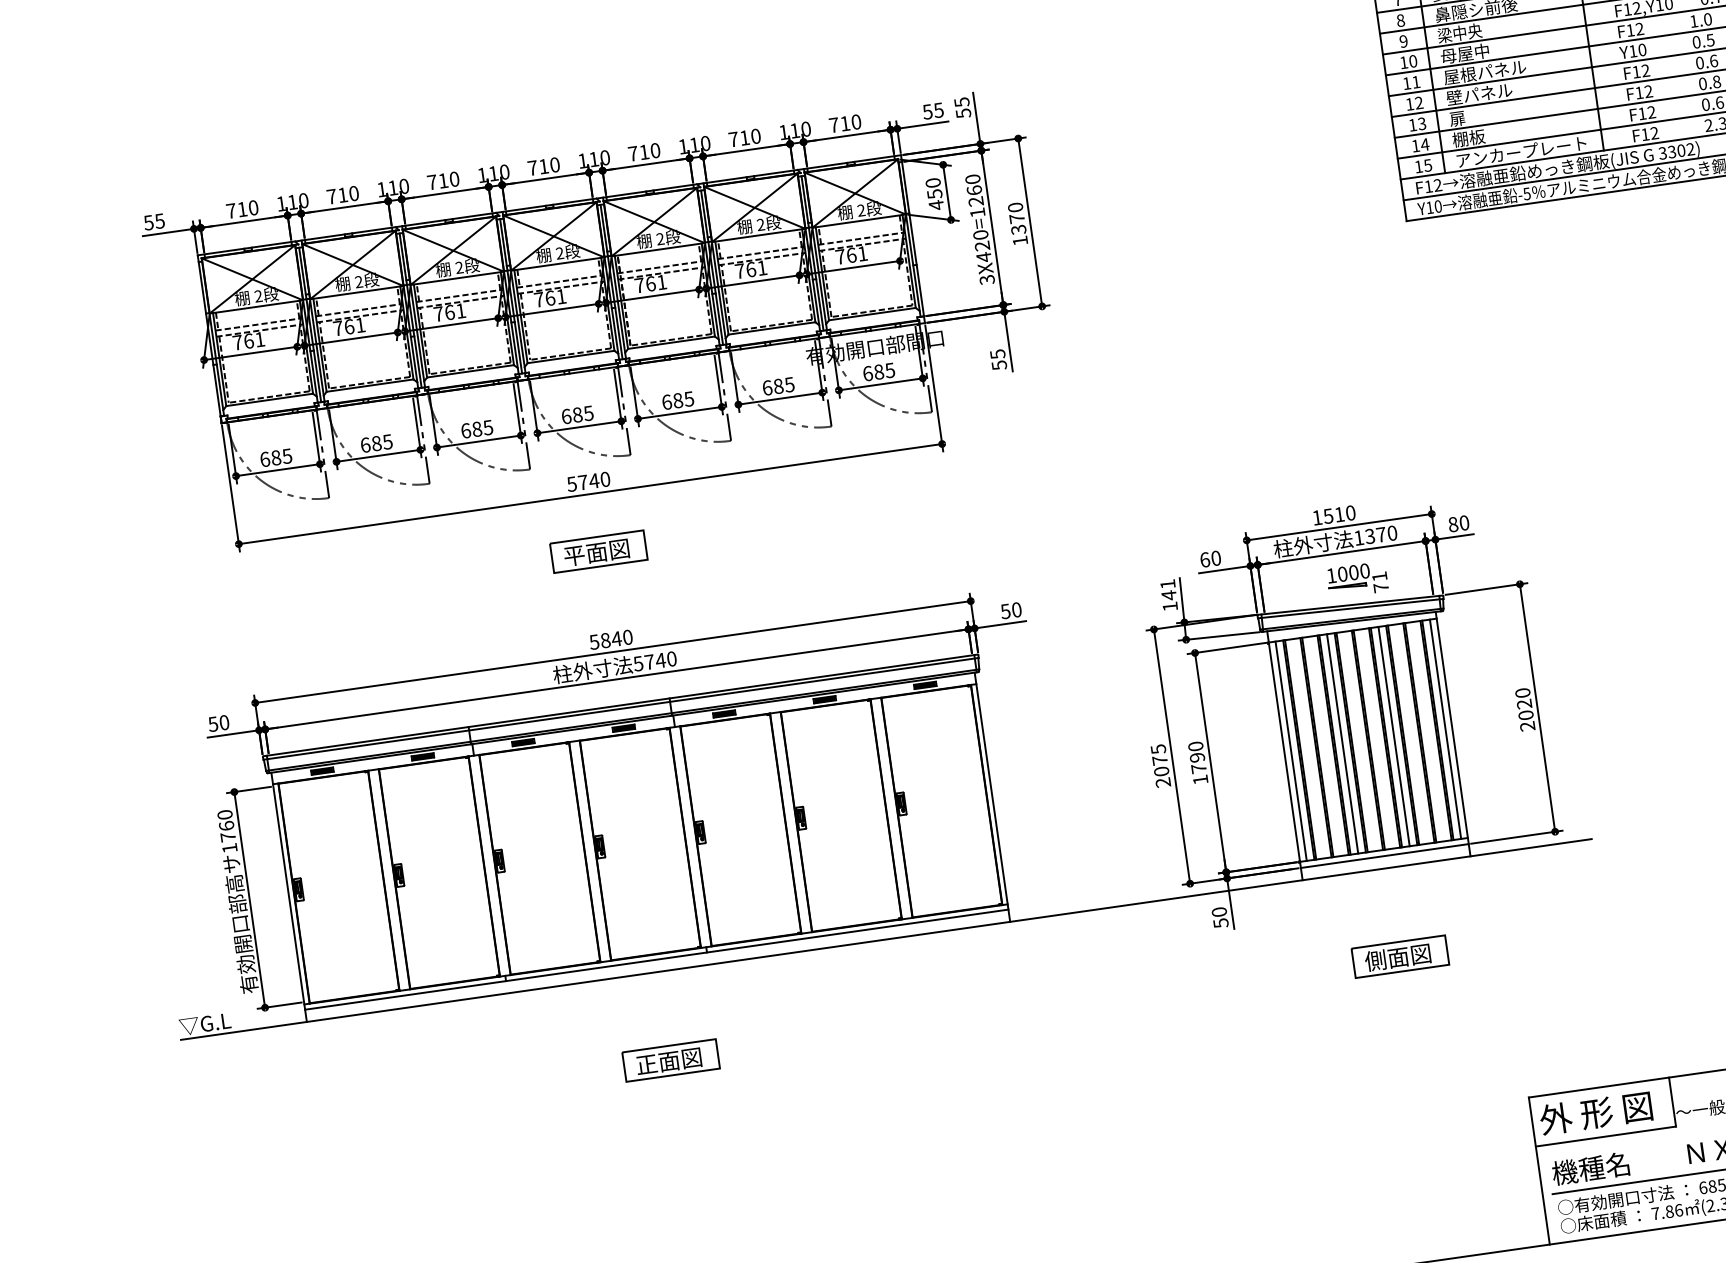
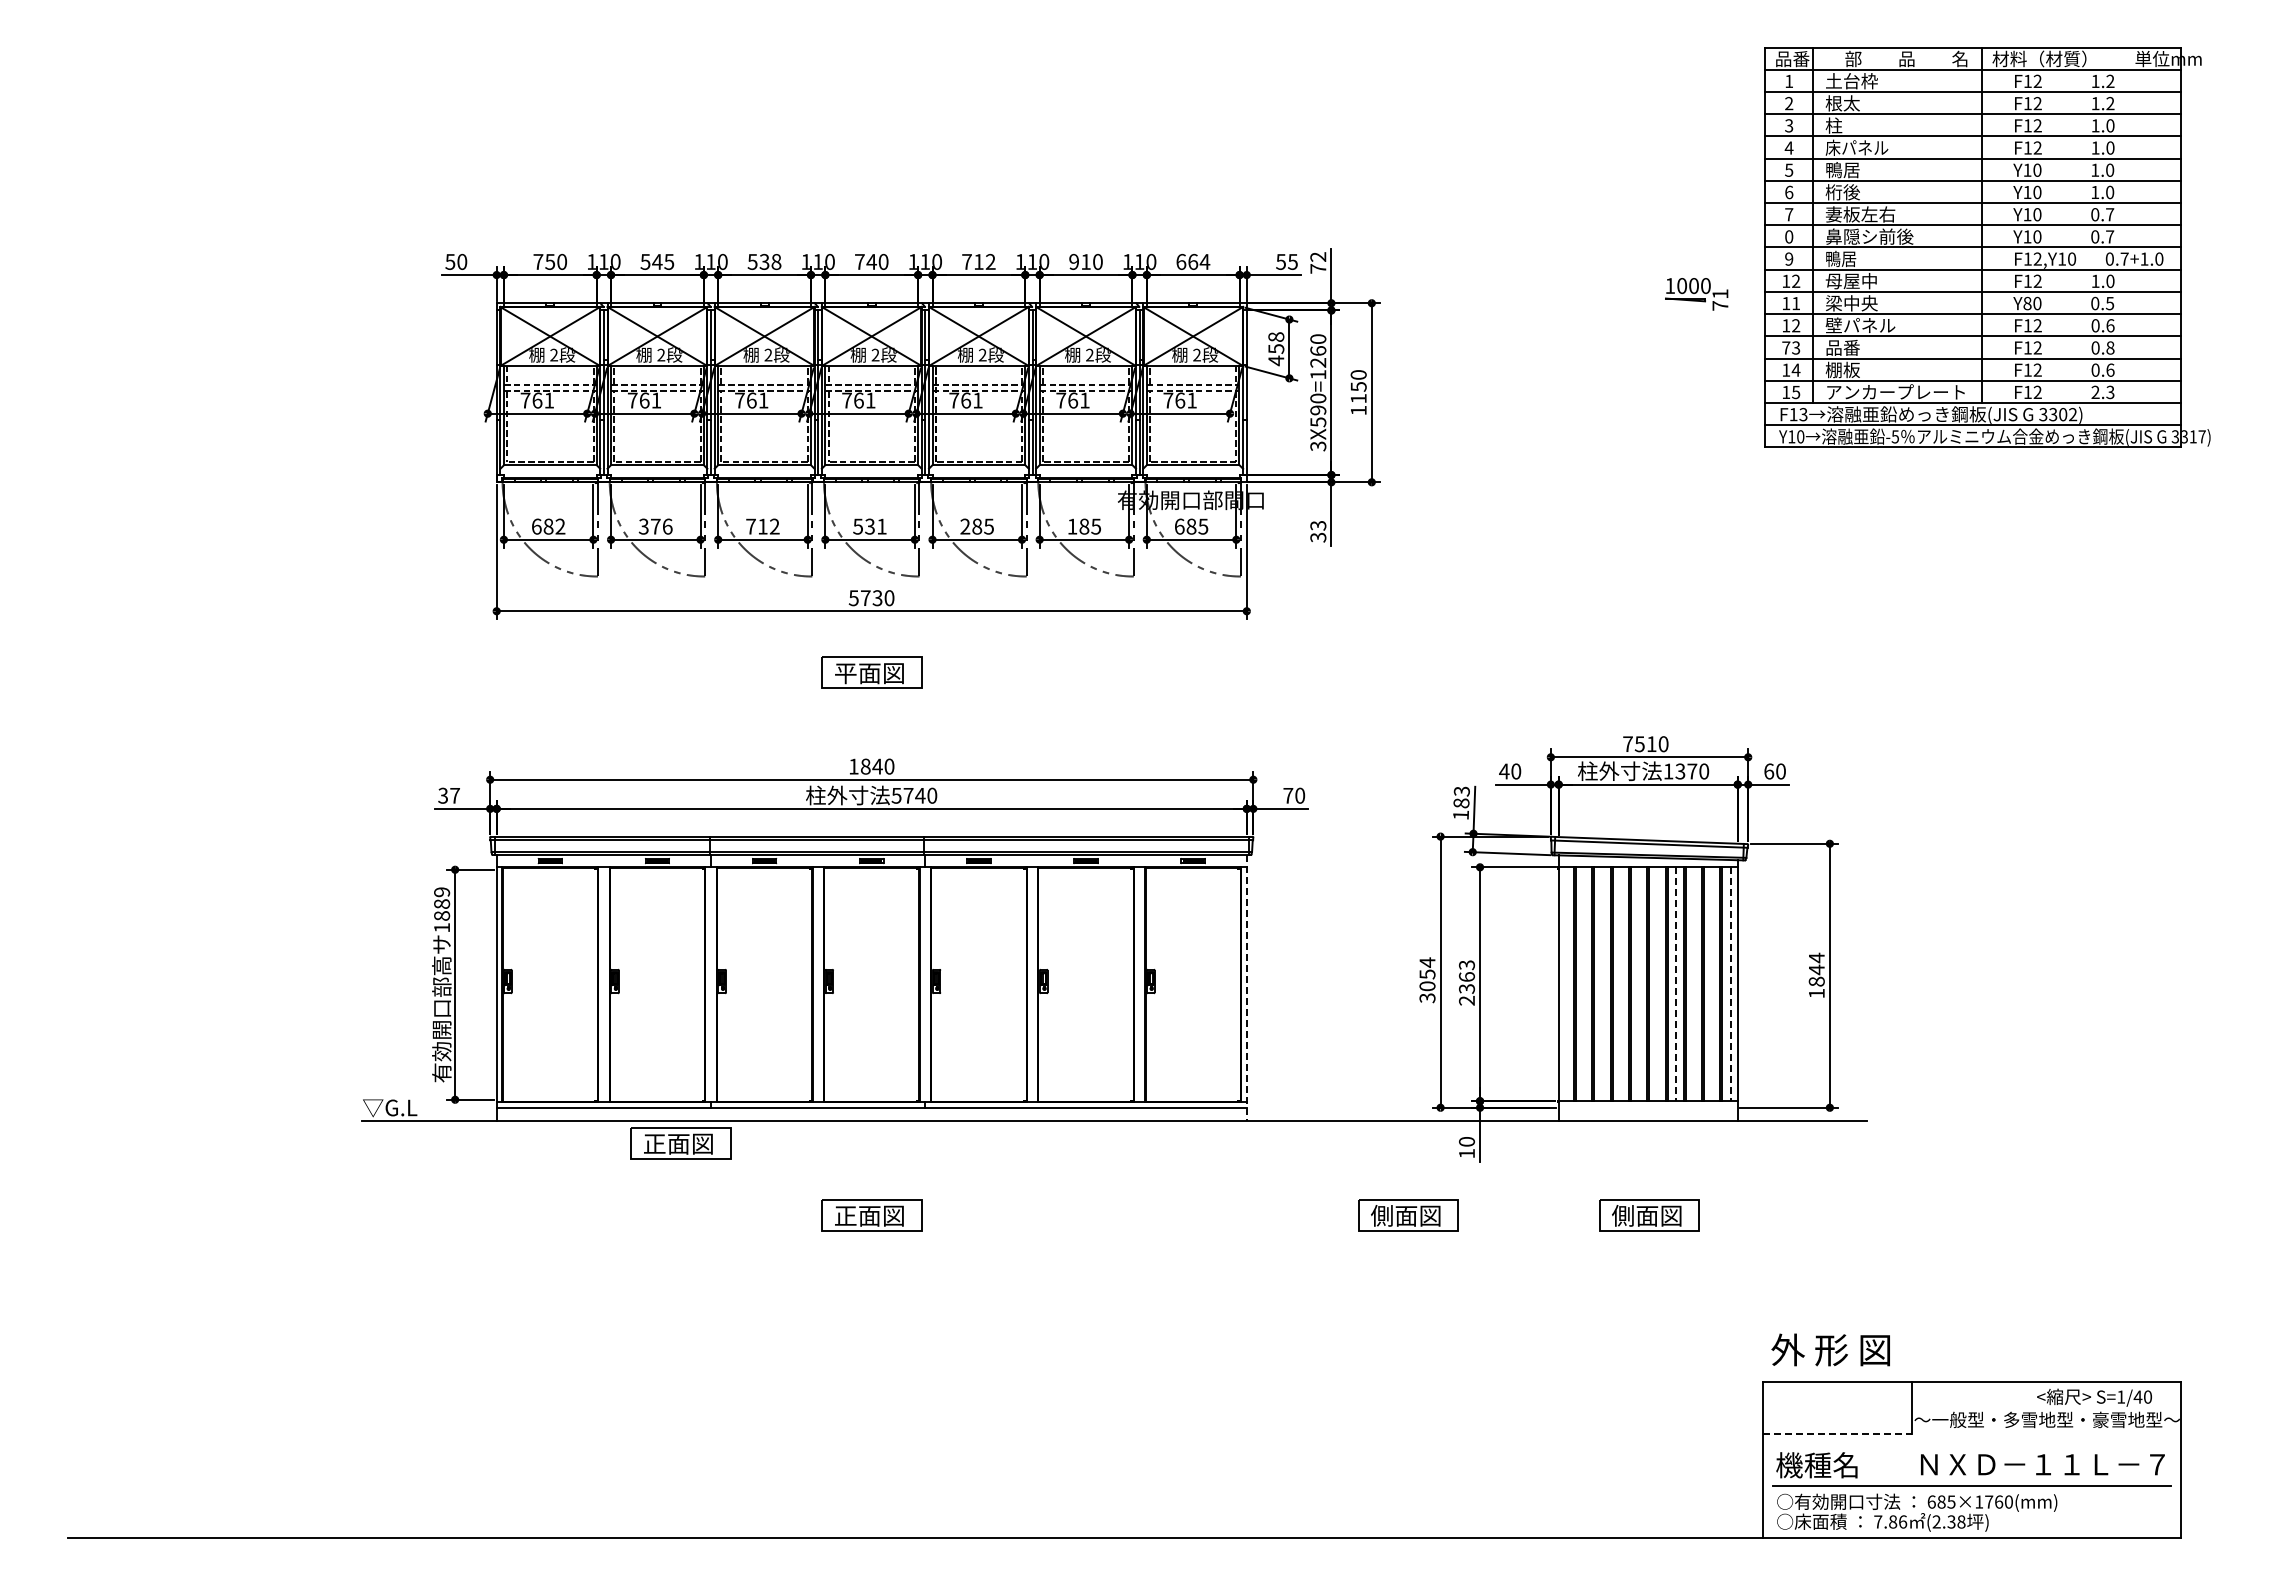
text: (1401, 20) -> (1789, 236), 8 -> 0
text: (1459, 32) -> (1848, 258), 梁中央 -> 鴨居
text: (1633, 51) -> (2027, 303), Y10 -> Y80
text: (1413, 61) -> (1796, 281), 10 -> 12
text: (1484, 72) -> (1869, 303), 屋根パネル -> 梁中央
text: (962, 107) -> (1318, 262), 55 -> 72
text: (1465, 117) -> (1842, 347), 扉 -> 品番
text: (845, 123) -> (1193, 261), 710 -> 664
text: (1413, 124) -> (1786, 347), 13 -> 73
text: (733, 139) -> (1074, 261), 710 -> 910
text: (655, 150) -> (990, 261), 710 -> 712
text: (543, 166) -> (871, 261), 710 -> 740
text: (443, 180) -> (764, 261), 710 -> 538
text: (933, 182) -> (1276, 336), 450 -> 458
text: (1437, 185) -> (1803, 414), F12 -> F13
text: (342, 194) -> (657, 261), 710 -> 545
text: (242, 208) -> (550, 261), 710 -> 750
text: (160, 220) -> (462, 261), 55 -> 50
text: (1017, 224) -> (1358, 392), 1370 -> 1150
text: (983, 251) -> (1318, 416), 3X420=1260 -> 3X590=1260
text: (997, 359) -> (1317, 531), 55 -> 33
text: (767, 387) -> (1072, 526), 685 -> 185
text: (667, 402) -> (965, 526), 685 -> 285
text: (577, 414) -> (869, 526), 685 -> 531
text: (476, 429) -> (762, 526), 685 -> 712
text: (376, 443) -> (655, 526), 685 -> 376
text: (287, 456) -> (560, 526), 685 -> 682
text: (594, 481) -> (877, 598), 5740 -> 5730
text: (1316, 517) -> (1627, 743), 1510 -> 7510
text: (1453, 524) -> (1769, 771), 80 -> 60
text: (1205, 559) -> (1504, 771), 60 -> 40
part: (1357, 580) -> (1696, 294), moved
text: (1168, 590) -> (1461, 797), 141 -> 183
text: (1005, 611) -> (1288, 795), 50 -> 70
text: (594, 642) -> (853, 766), 5840 -> 1840
text: (1524, 709) -> (1816, 975), 2020 -> 1844
text: (218, 723) -> (448, 795), 50 -> 37
line: (1445, 729) -> (1730, 984), solid -> dashed
line: (1393, 736) -> (1675, 984), solid -> dashed
line: (1342, 744) -> (1620, 984), removed
line: (1290, 751) -> (1565, 984), removed
text: (1197, 762) -> (1466, 982), 1790 -> 2363
text: (1160, 766) -> (1427, 980), 2075 -> 3054
line: (992, 796) -> (1246, 987), solid -> dashed
text: (227, 825) -> (442, 903), 1760 -> 1889
line: (1384, 855) -> (1647, 1107), removed
text: (1220, 923) -> (1466, 1153), 50 -> 10
part: (1174, 989) -> (1408, 1215), added
part: (482, 1018) -> (680, 1143), added
text: (1595, 1112) -> (1830, 1349), moved
line: (1605, 1136) -> (1837, 1433), solid -> dashed

